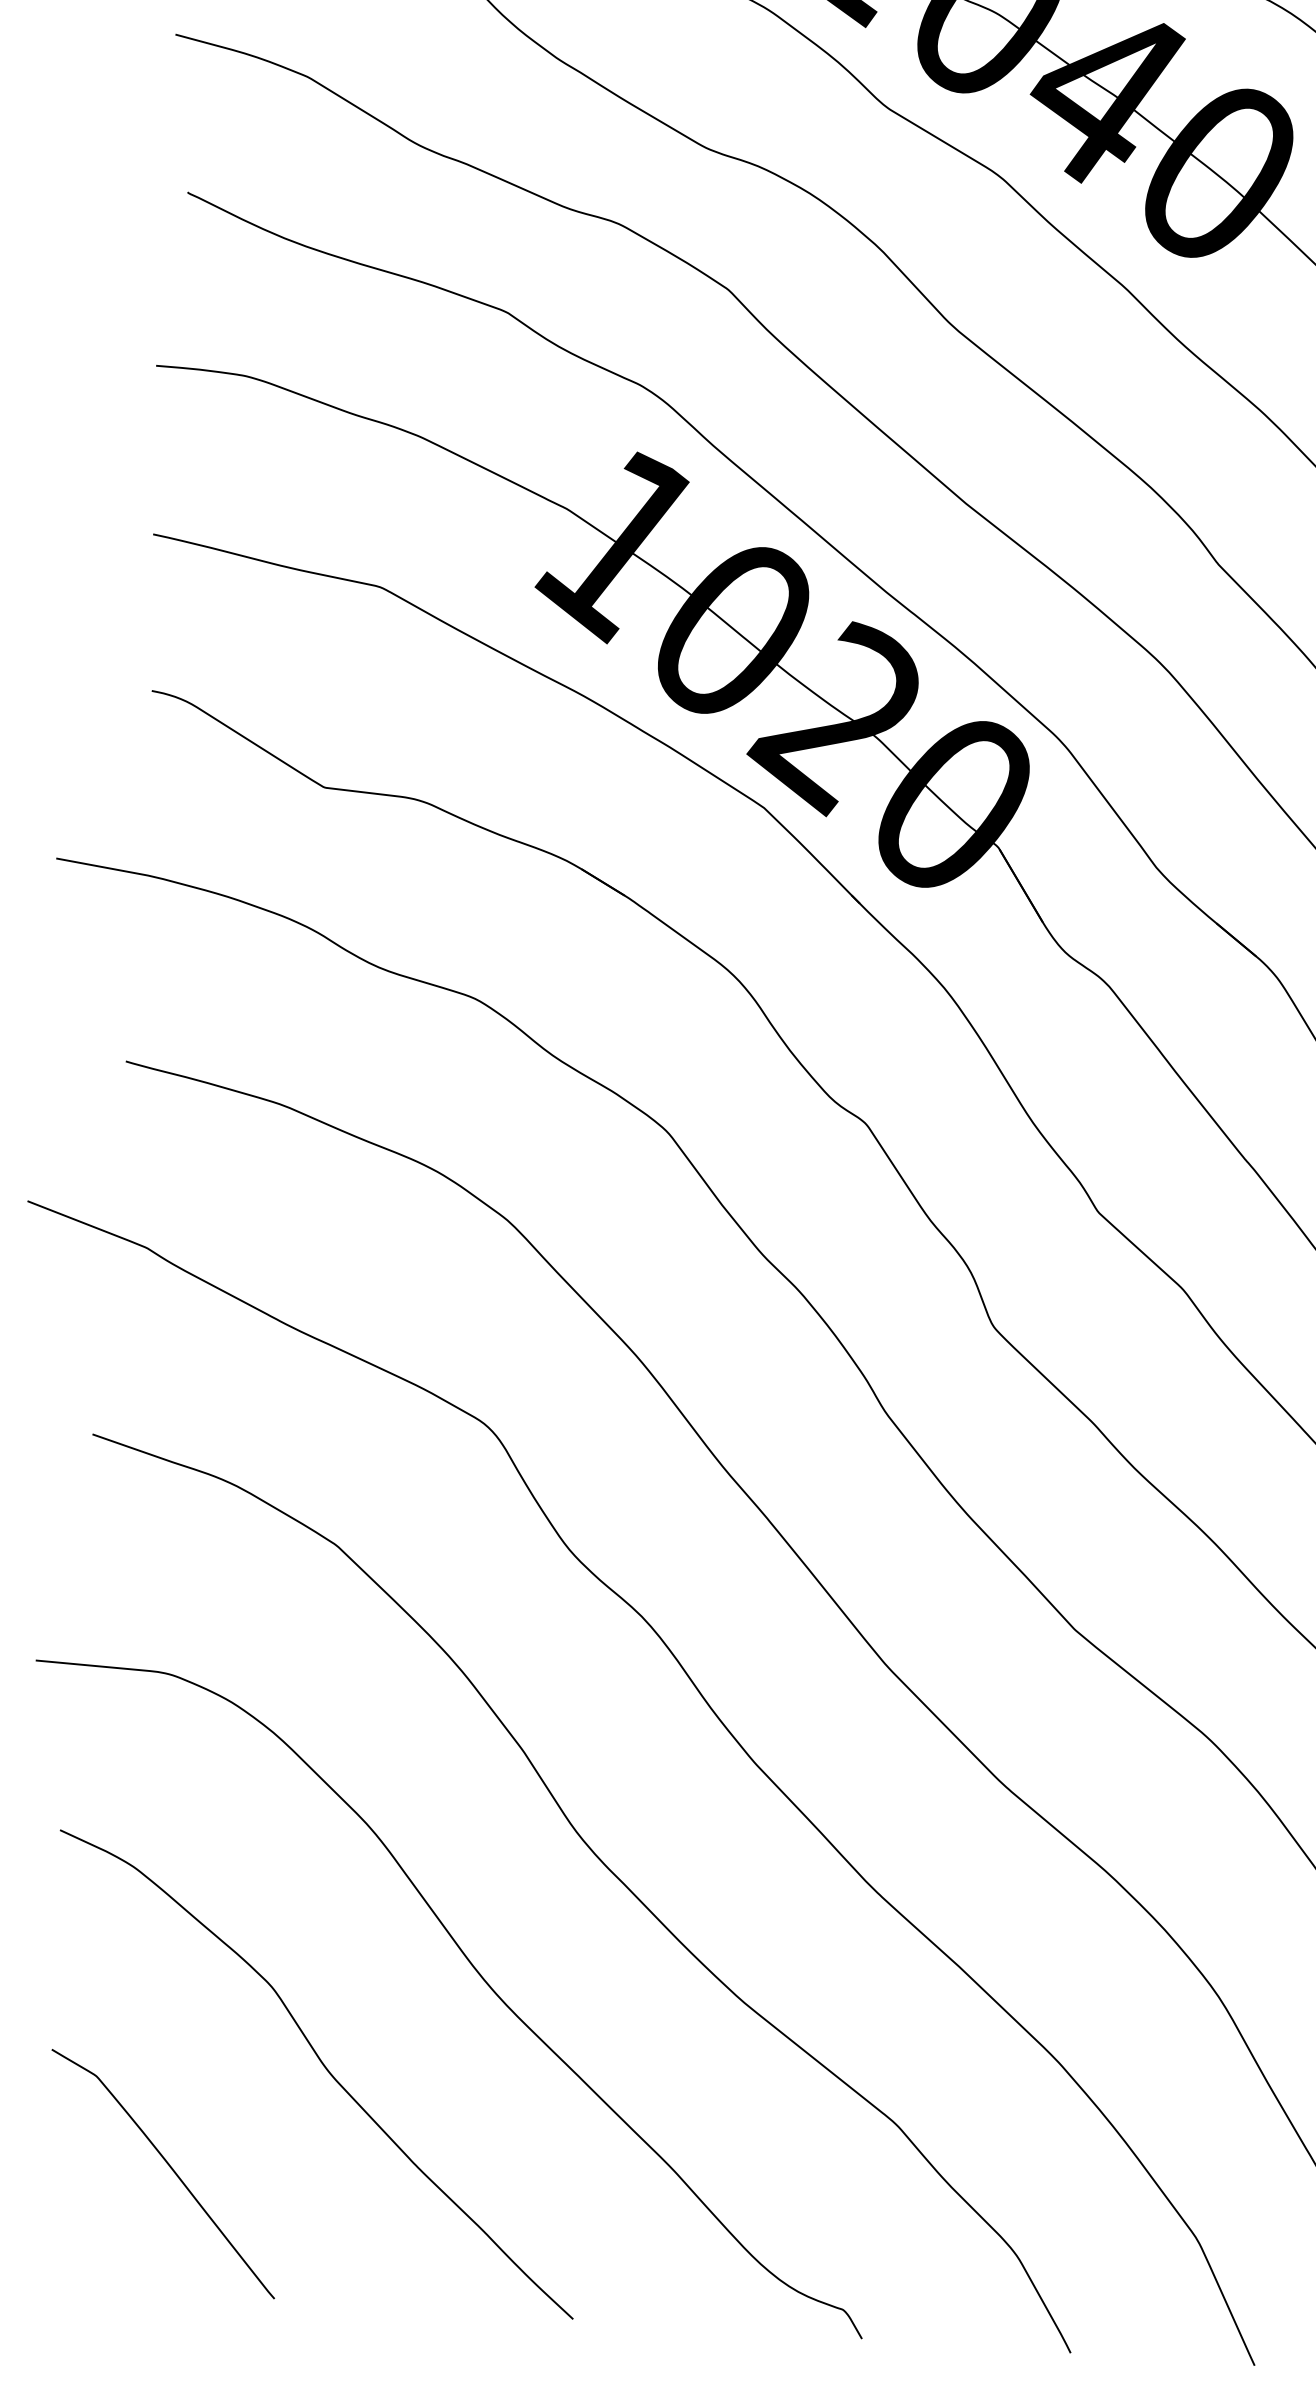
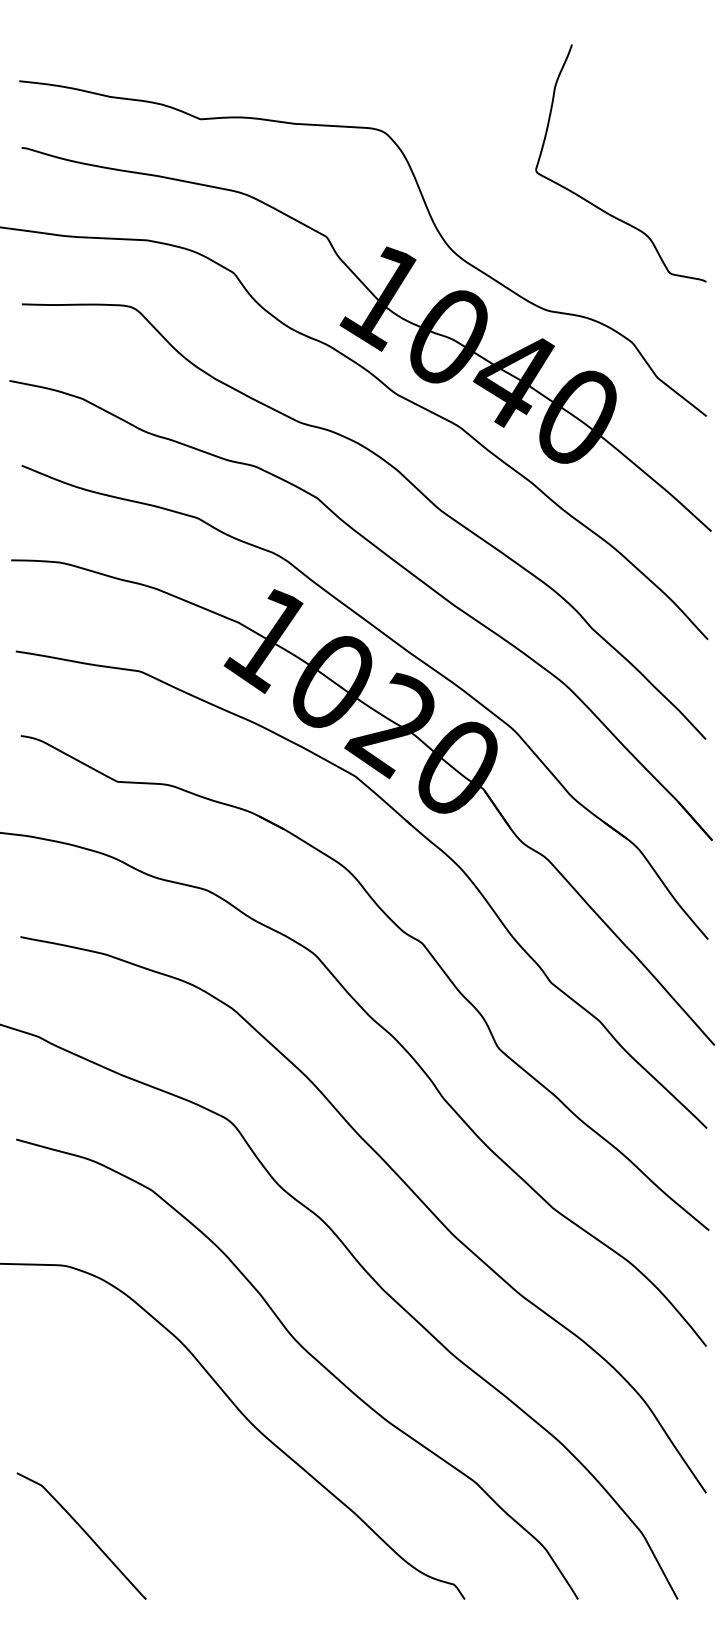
curve: (322, 2066) -> (163, 1472), removed

